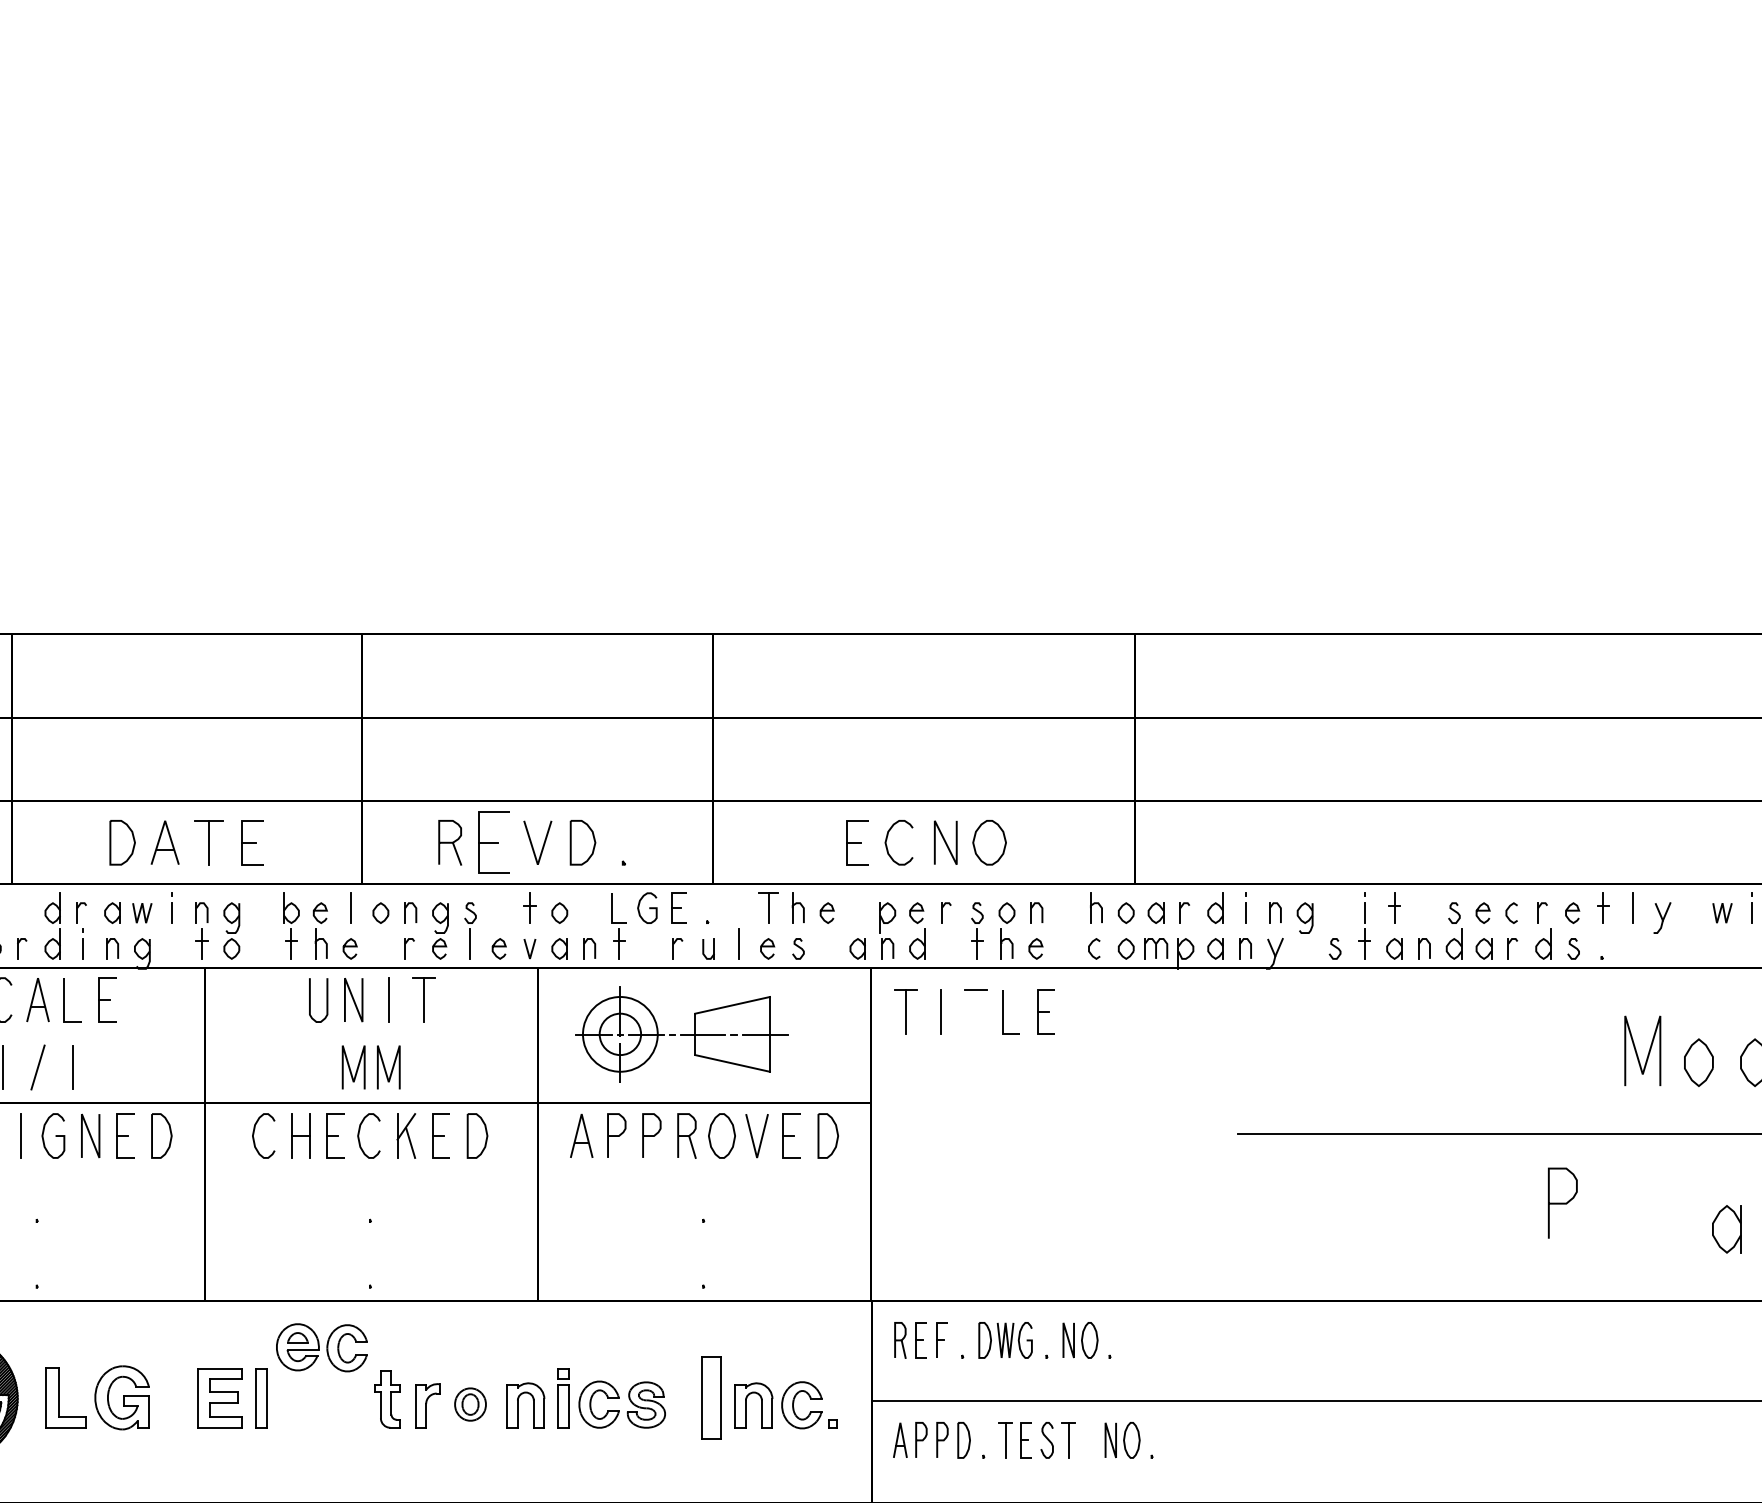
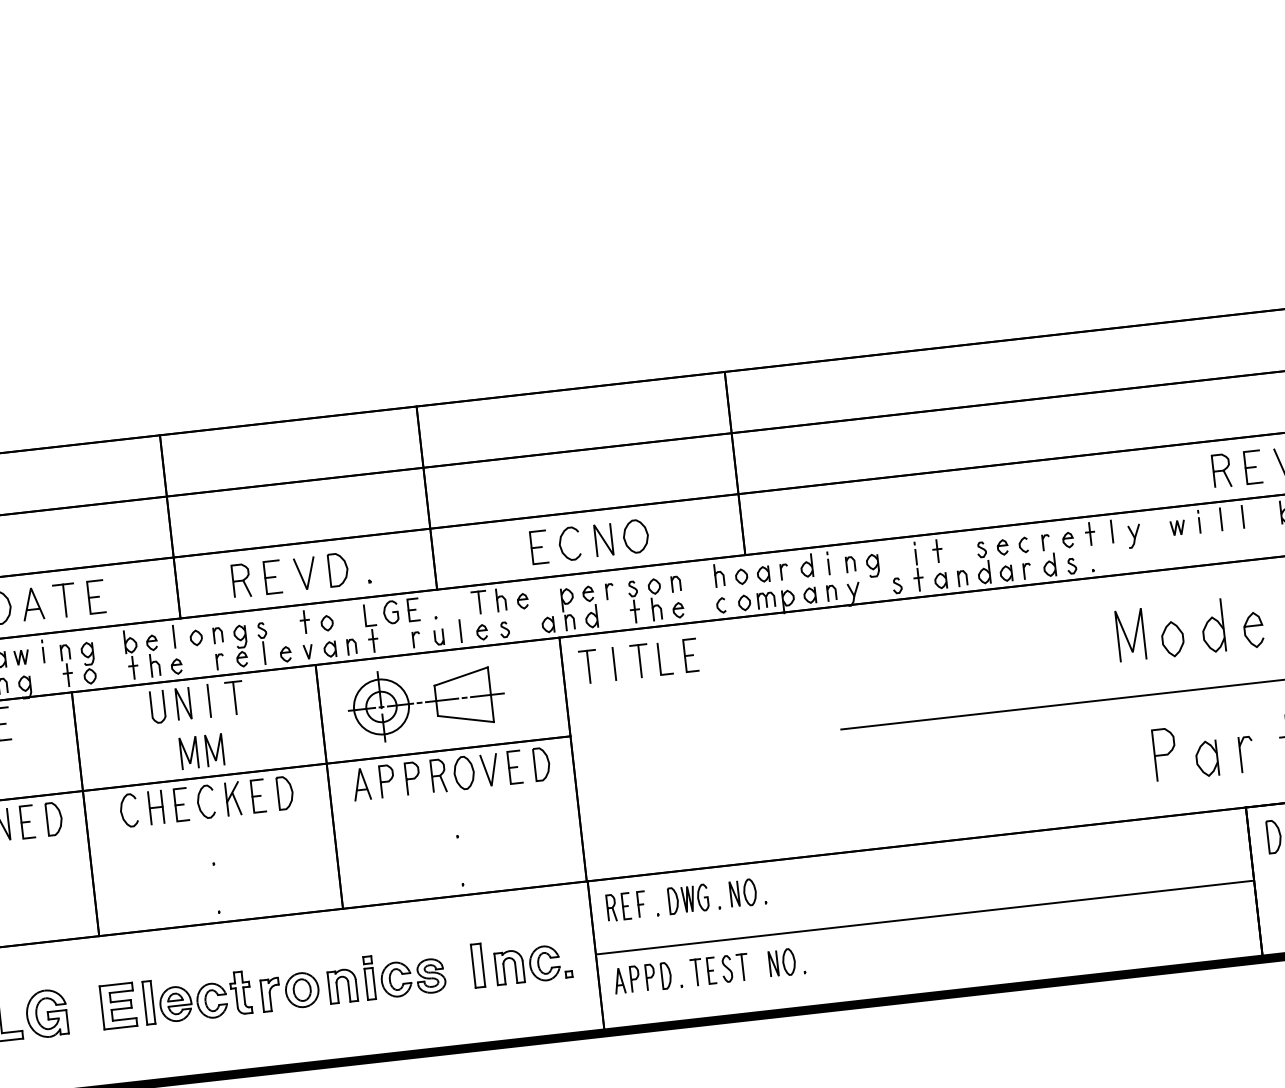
part: (493, 842) -> (272, 577), size x0.71
line: (976, 1011) -> (640, 661), added
curve: (1562, 1202) -> (1164, 754), moved
part: (321, 1347) -> (193, 1002), moved
part: (711, 1398) -> (478, 965), size x0.71
part: (470, 1404) -> (302, 990), size x1.43

